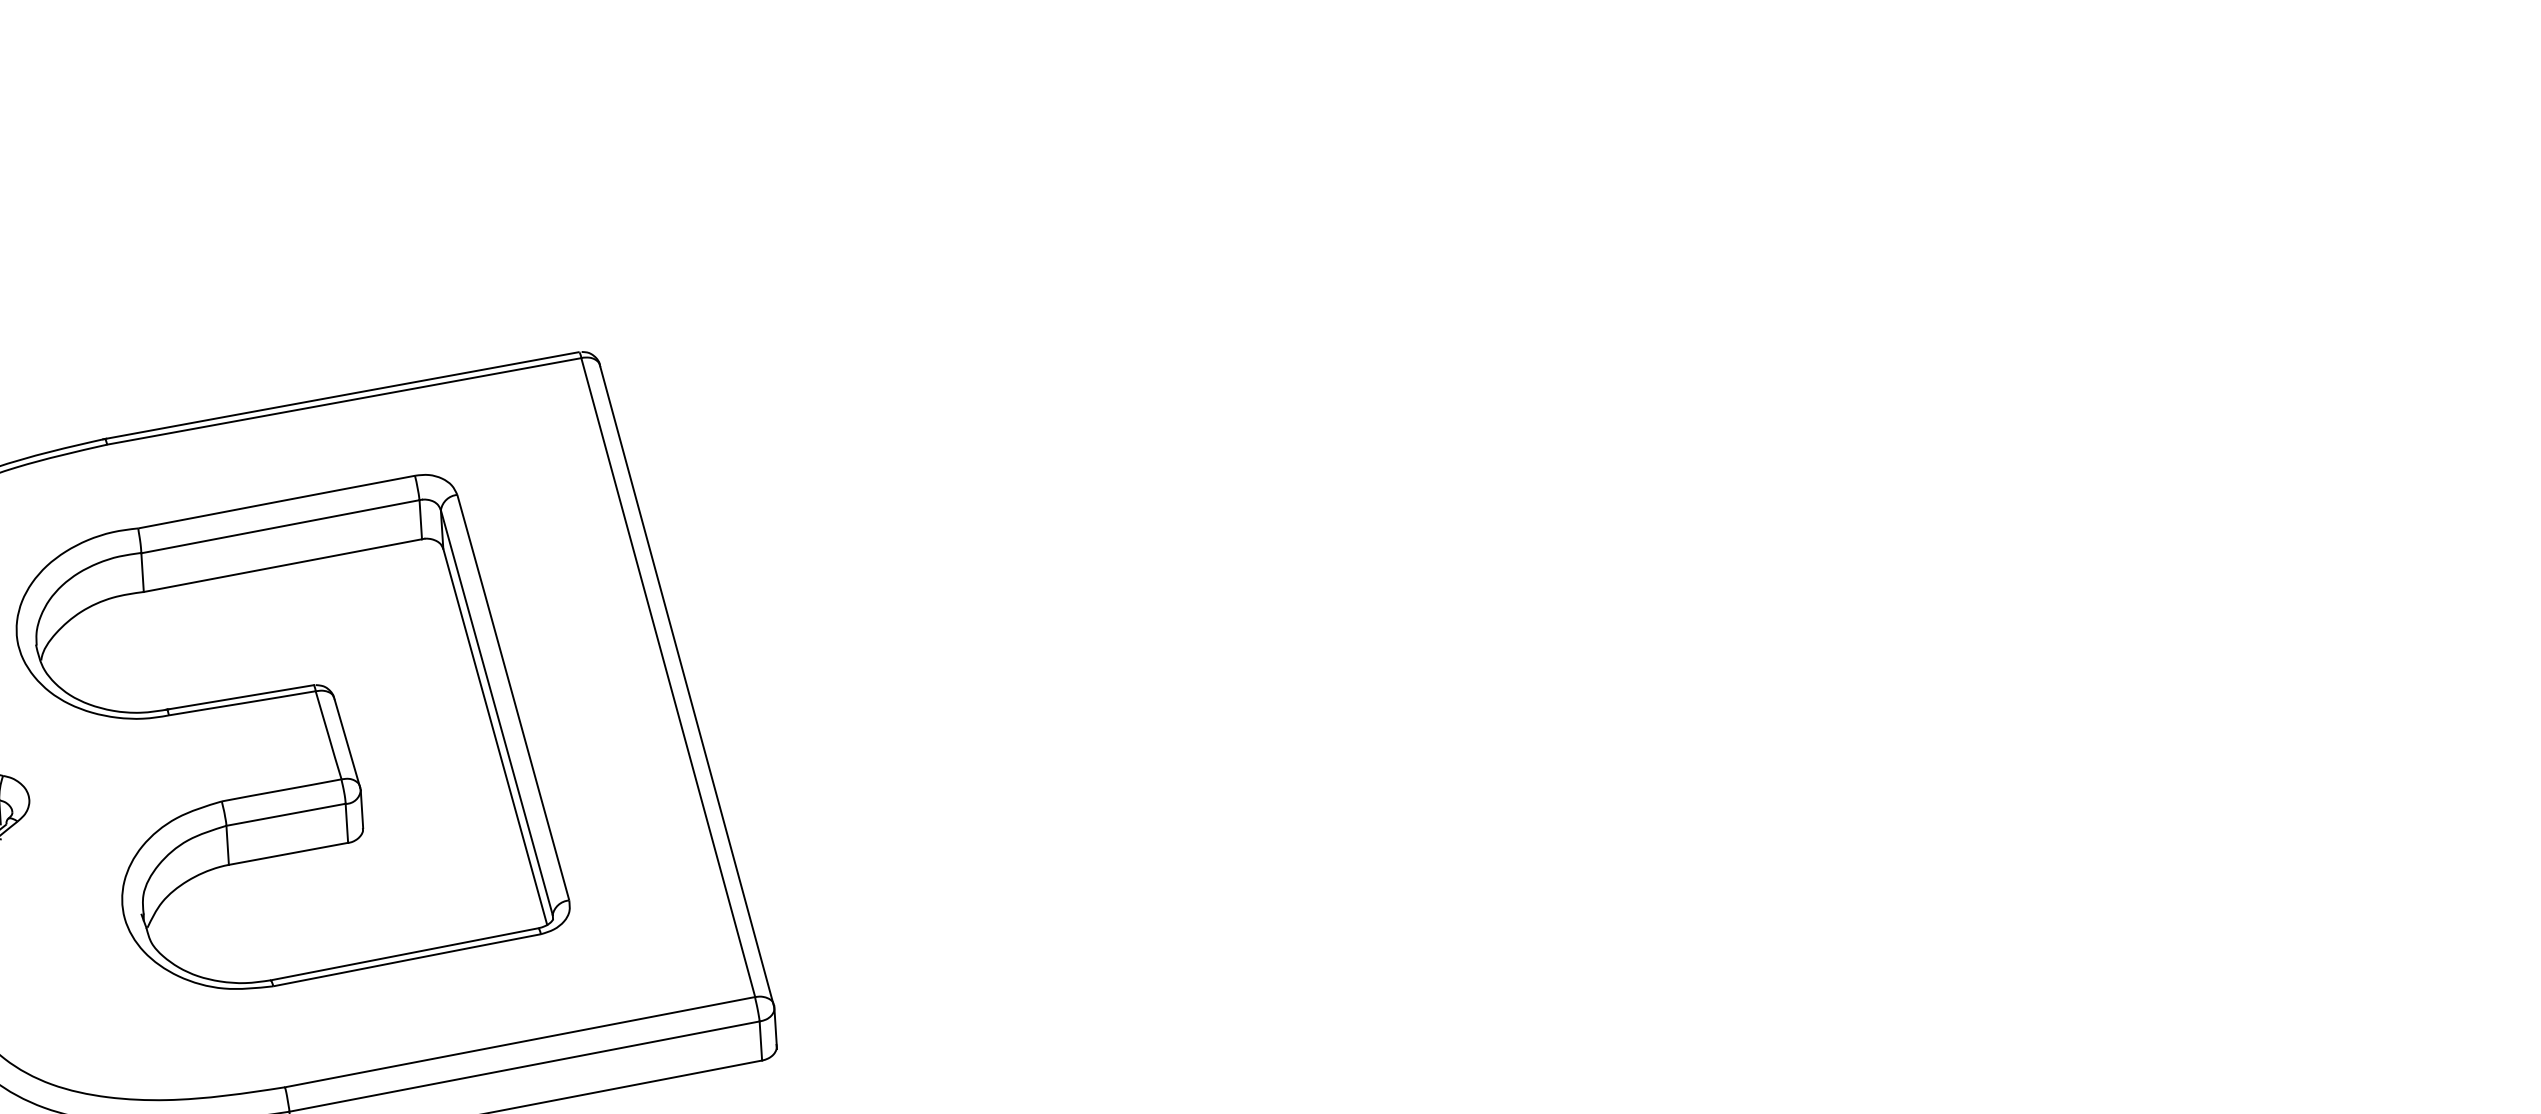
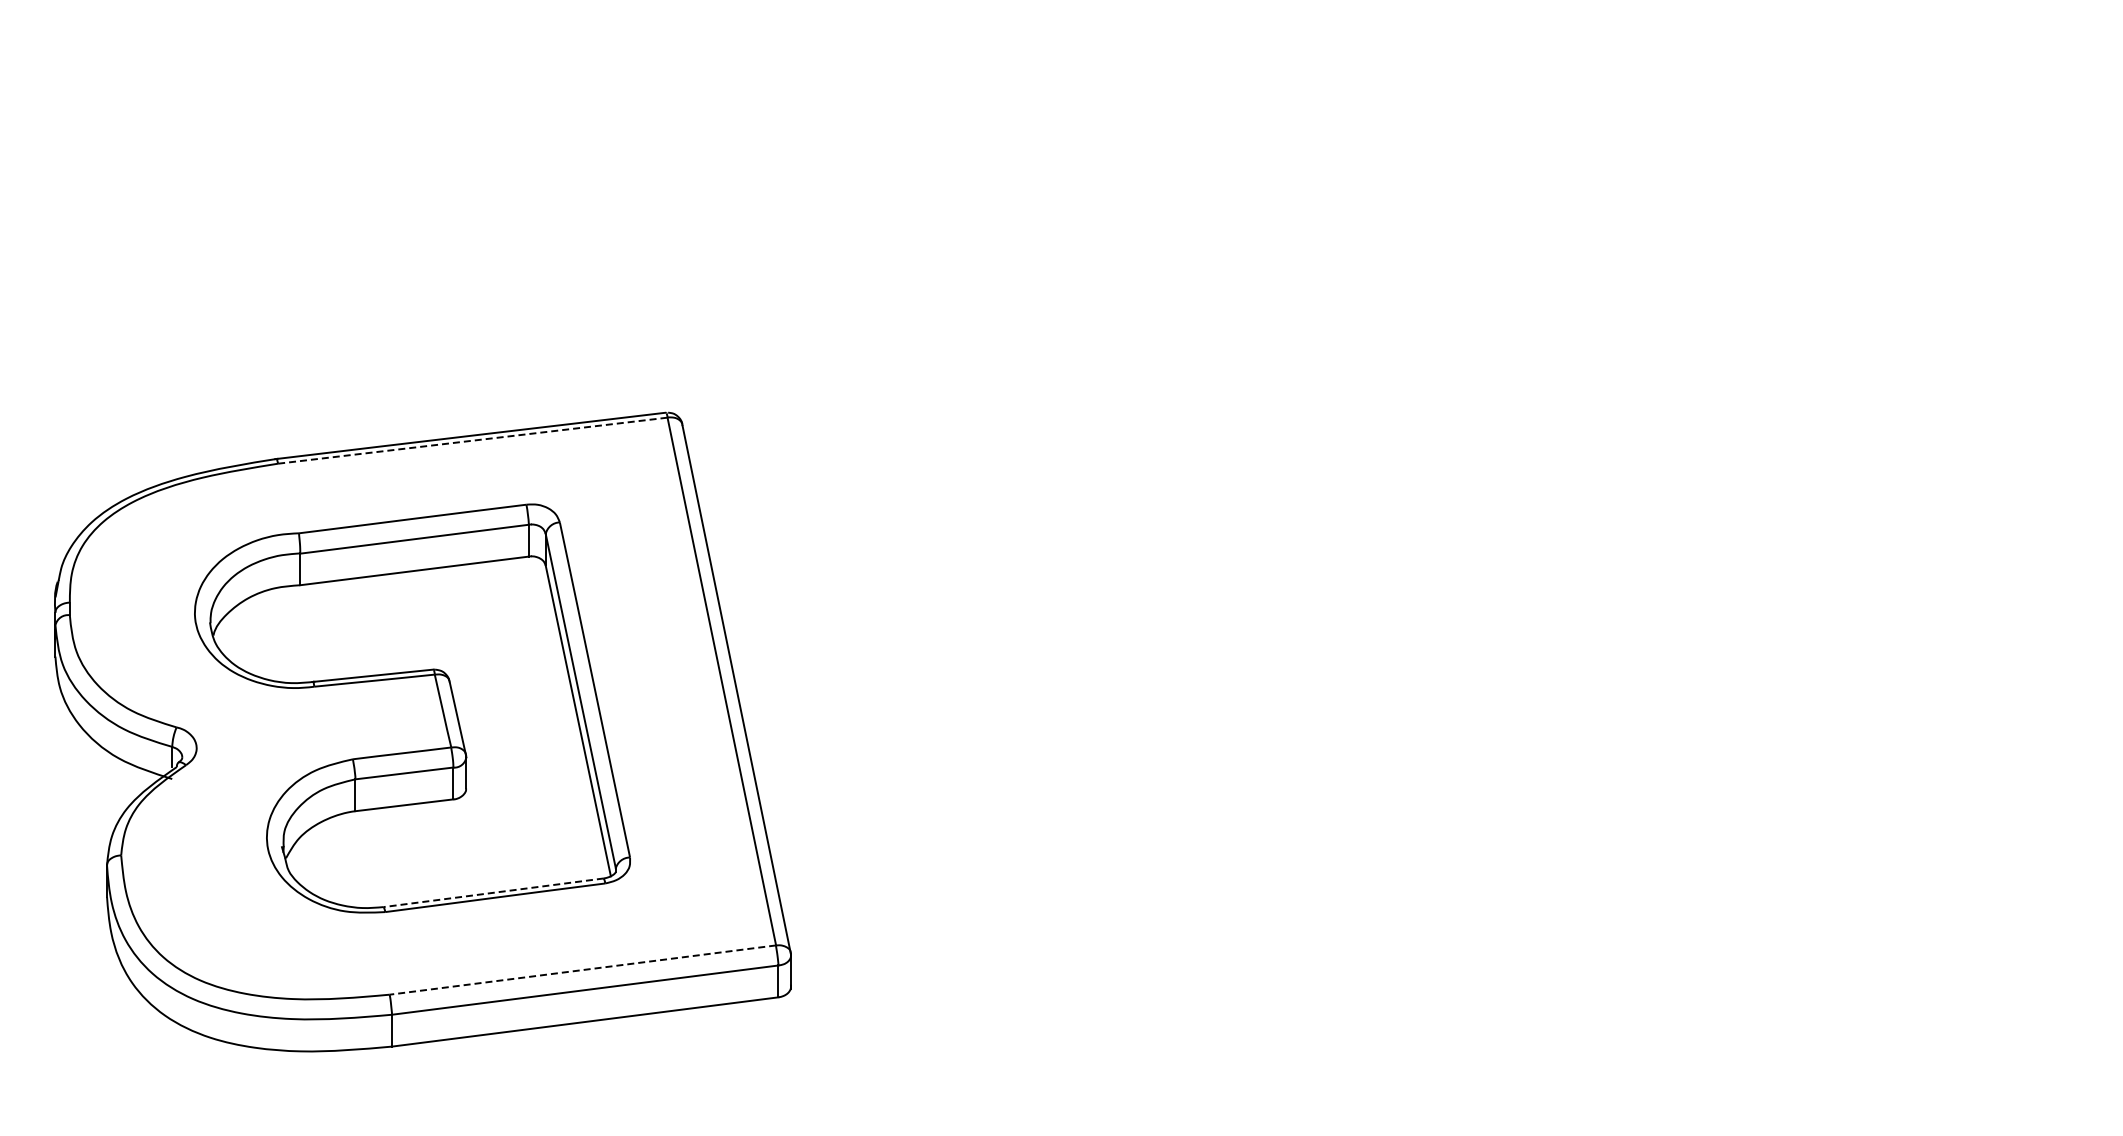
line: (345, 401) -> (473, 440), solid -> dashed
line: (404, 953) -> (493, 892), solid -> dashed
line: (519, 1042) -> (582, 970), solid -> dashed

